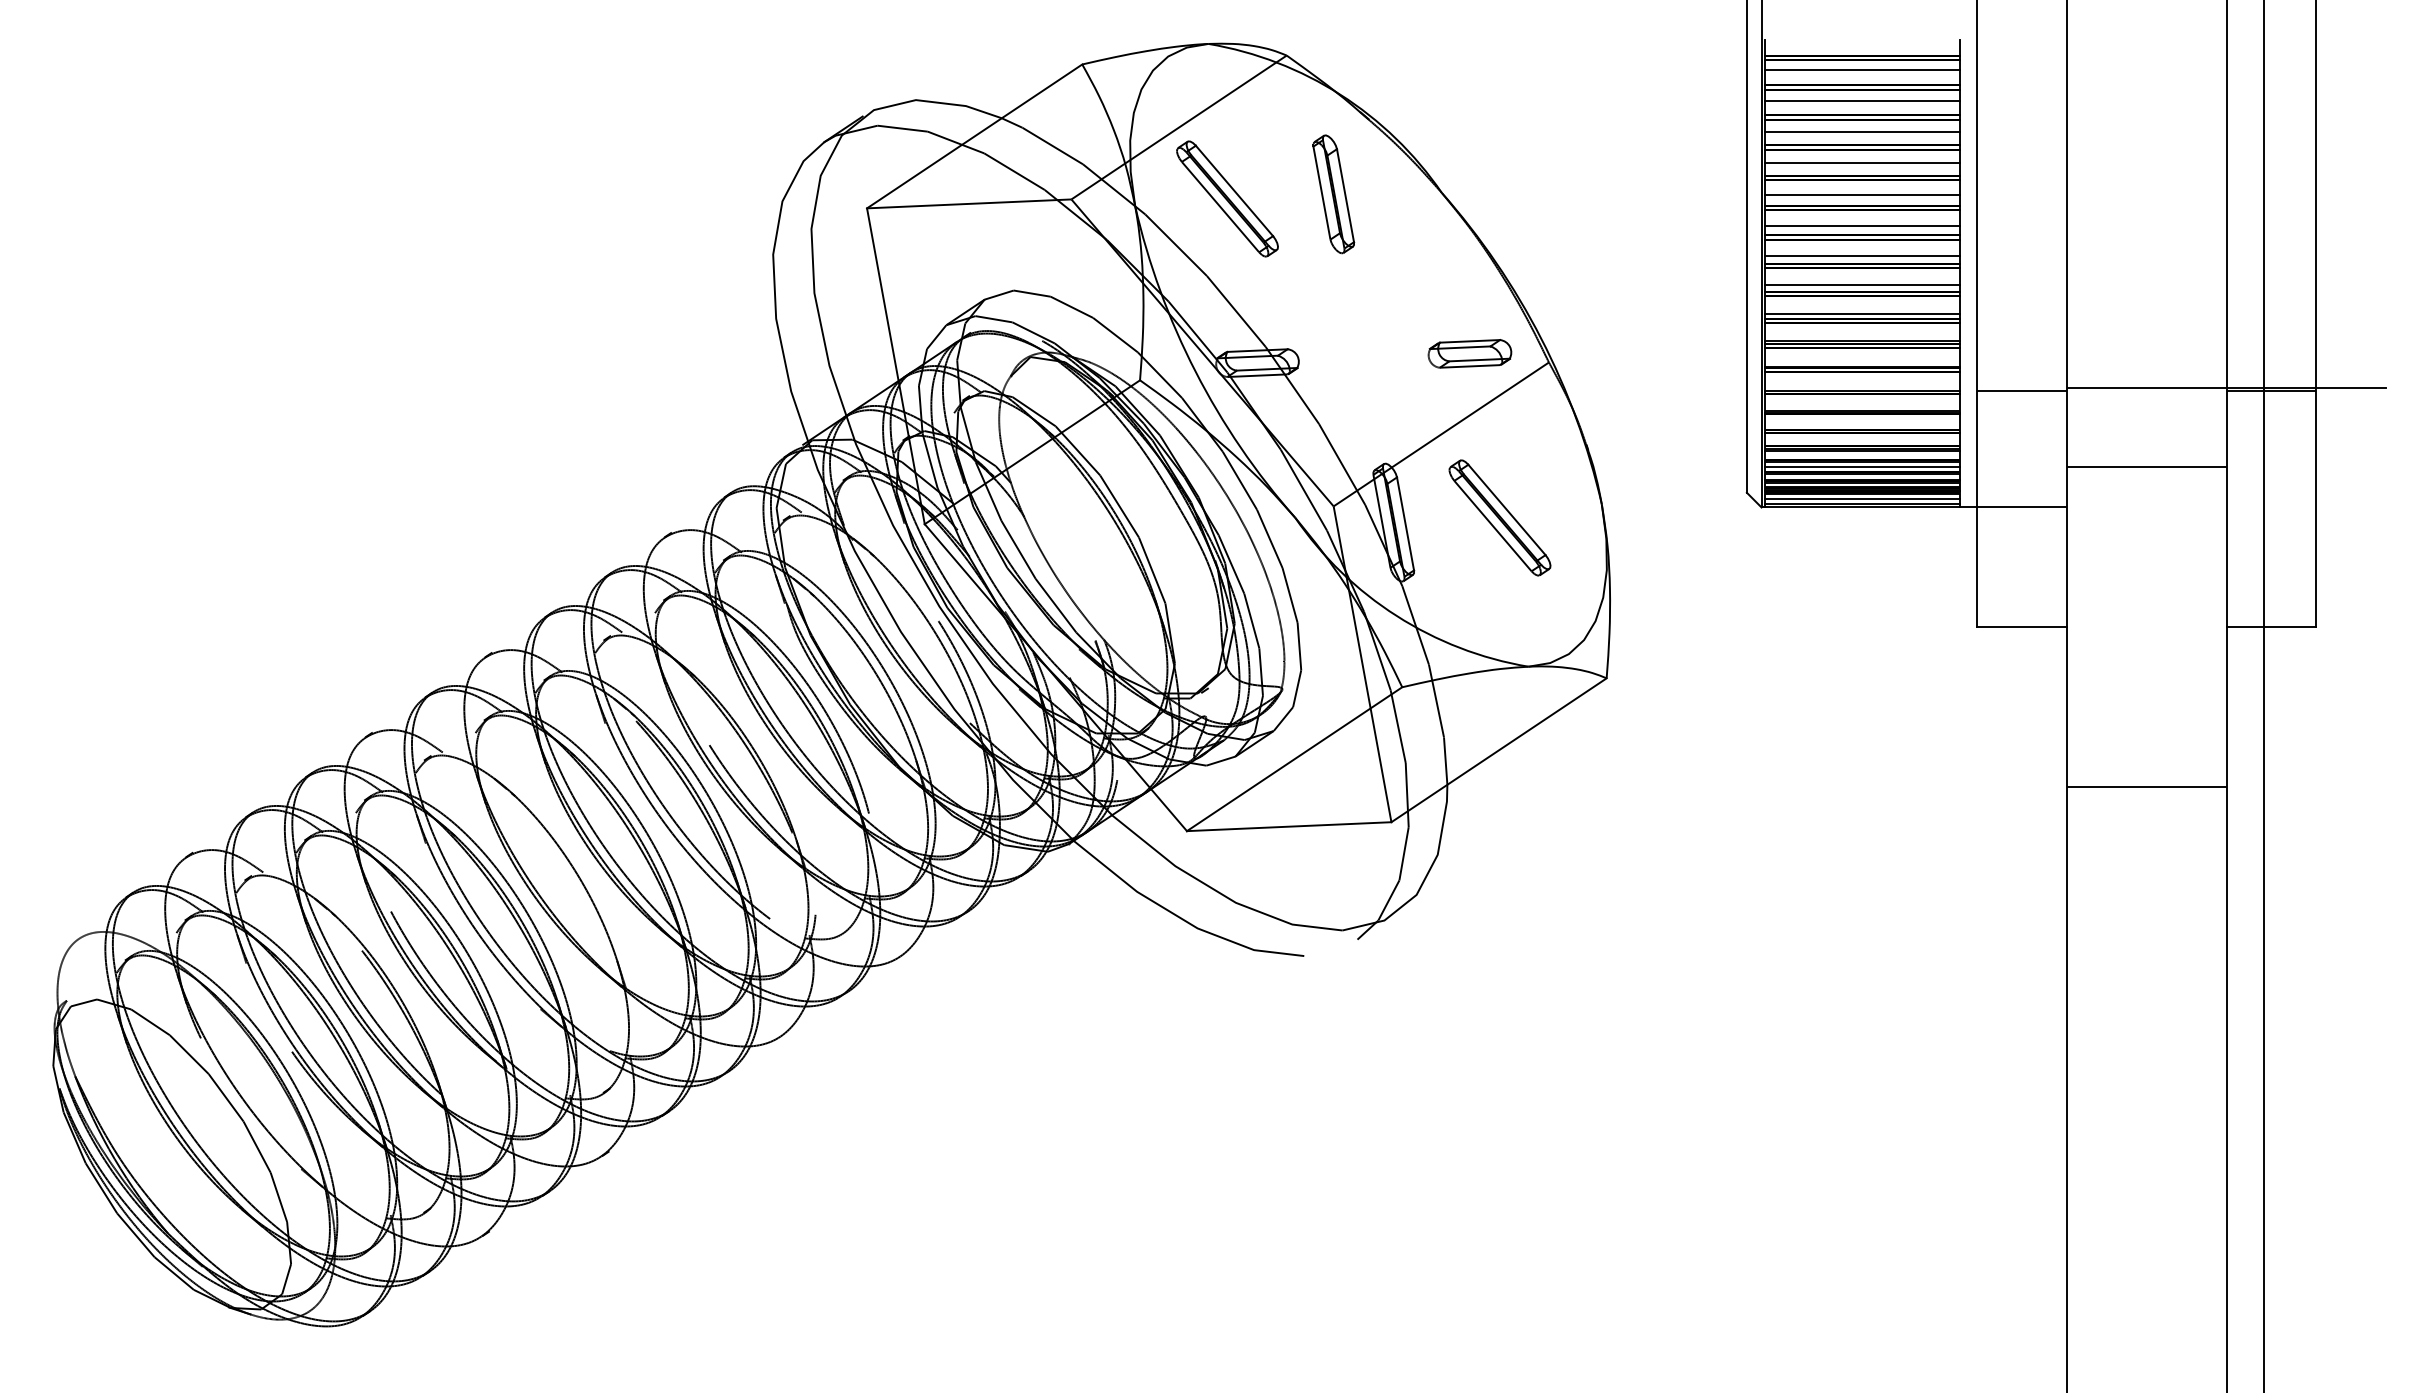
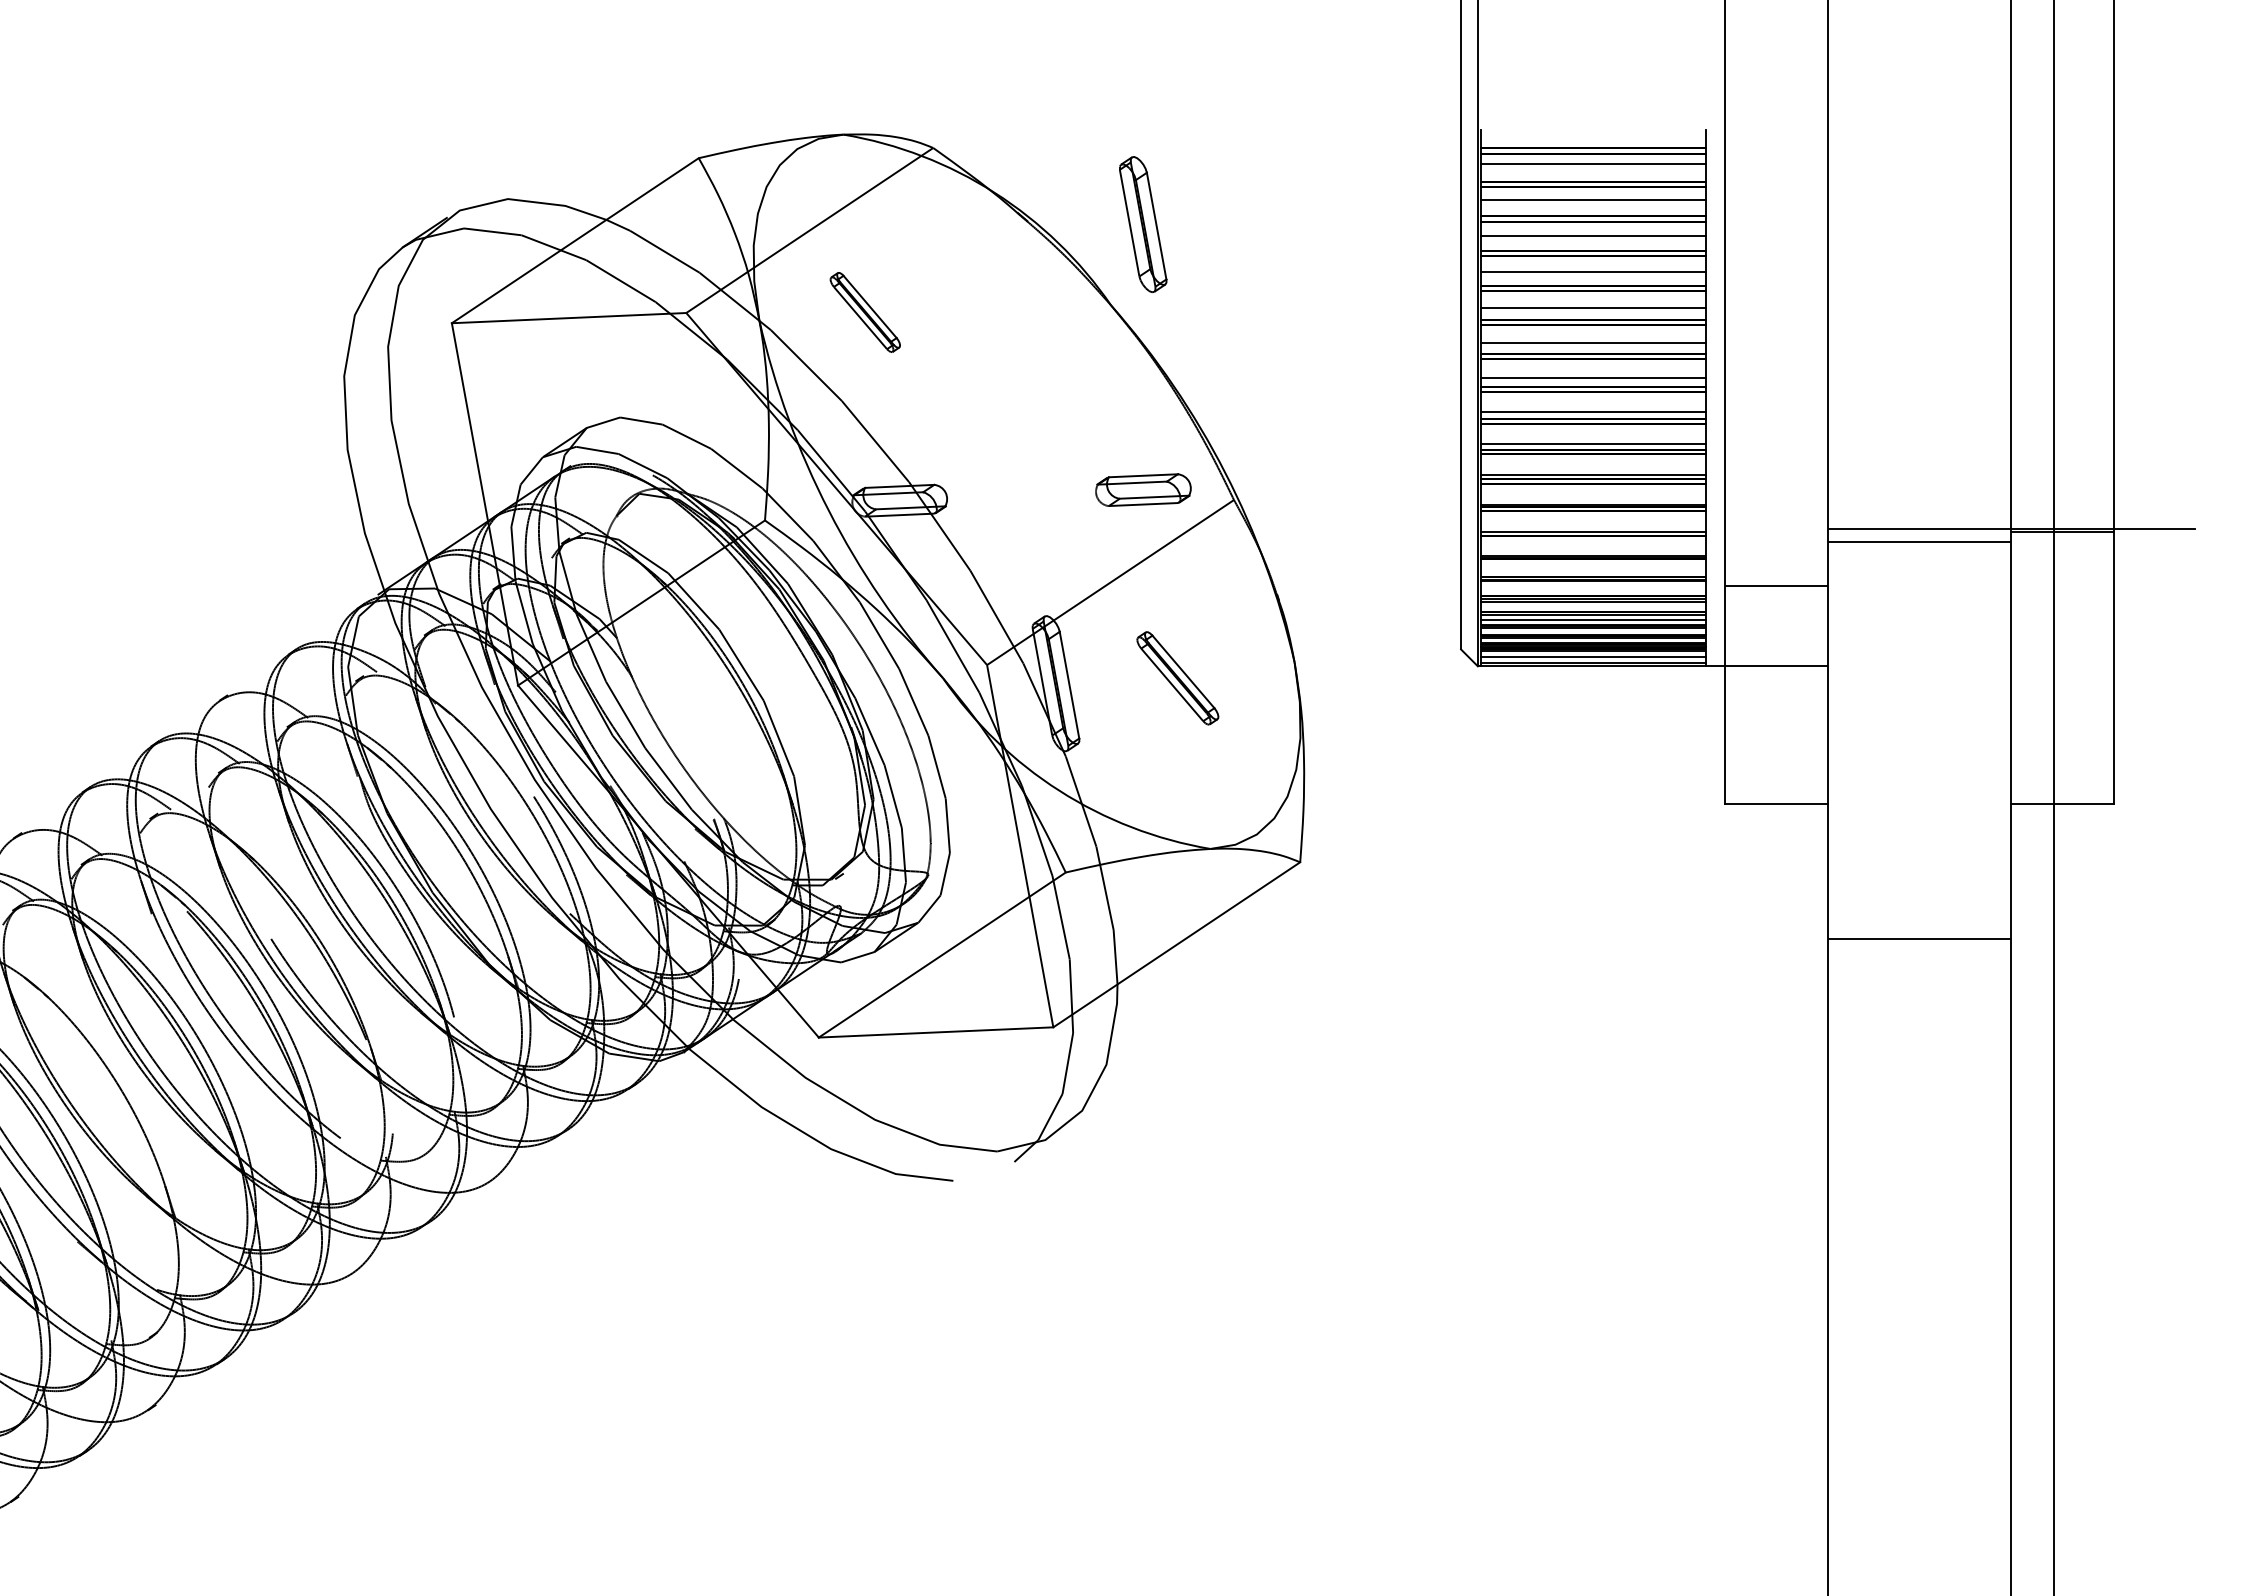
part: (1333, 194) -> (1142, 224), moved
part: (1227, 198) -> (865, 311), size x0.6
line: (2021, 390) -> (1776, 586), moved
line: (2146, 467) -> (1919, 542), moved
part: (1499, 517) -> (1177, 677), size x0.7
line: (2146, 787) -> (1919, 939), moved

